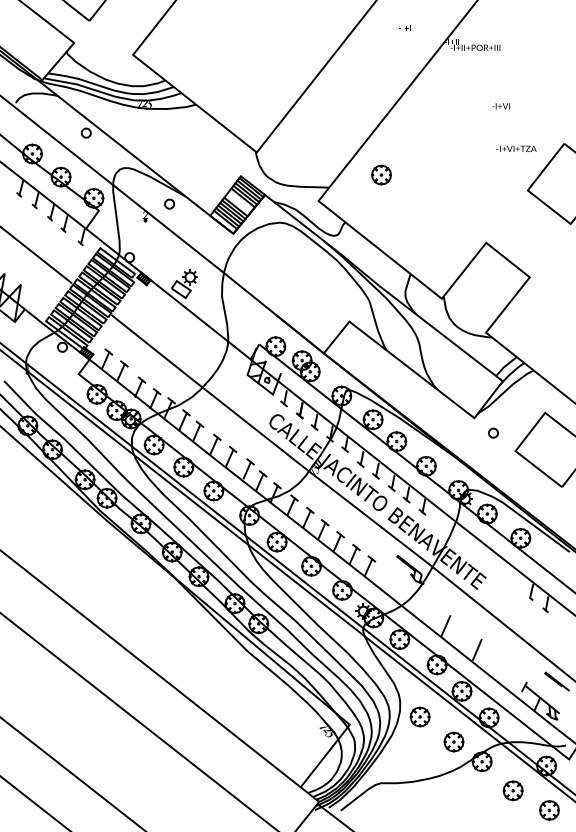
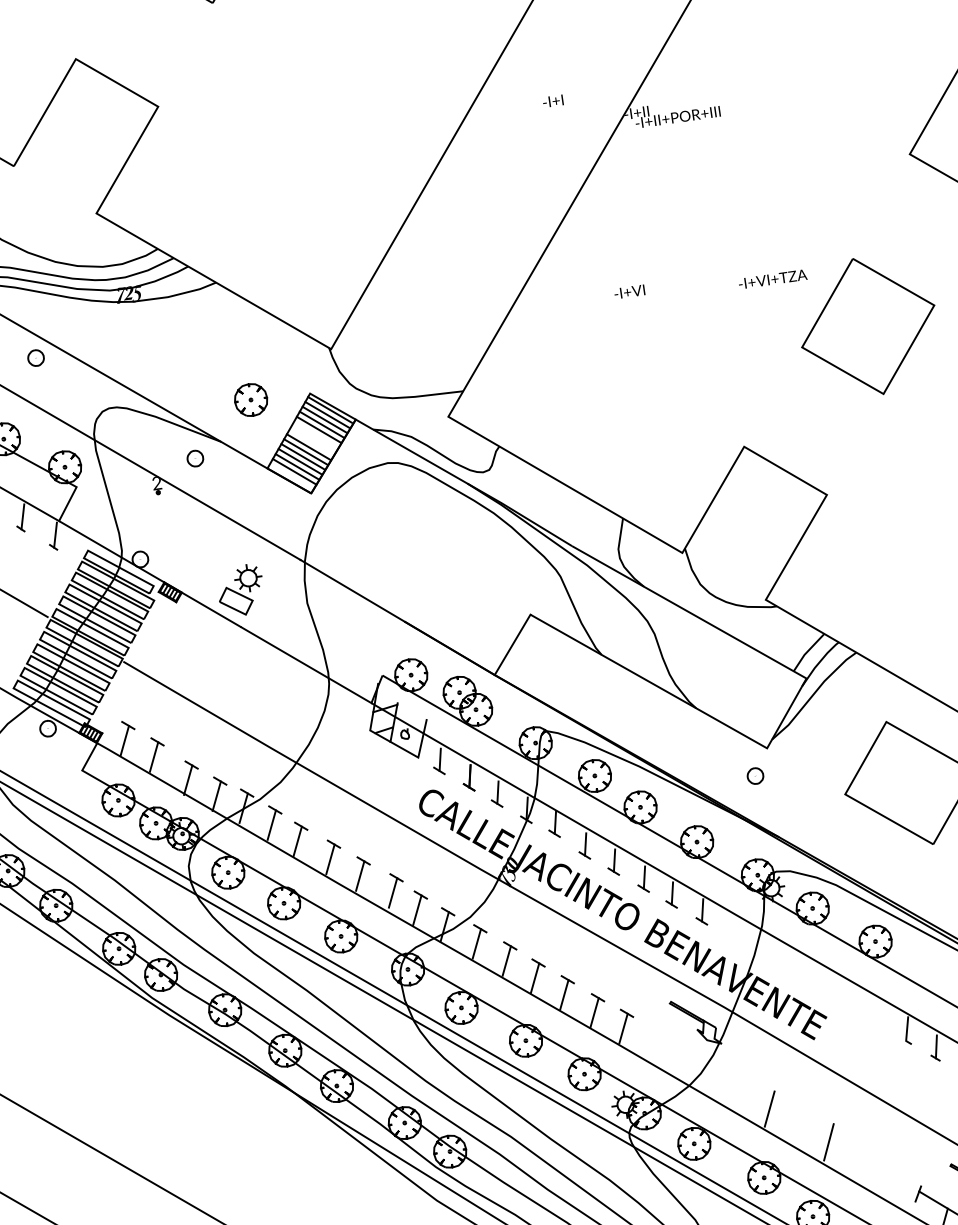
text: (501, 106) -> (630, 292), moved
part: (381, 174) -> (250, 399), moved
part: (493, 432) -> (755, 774), moved

